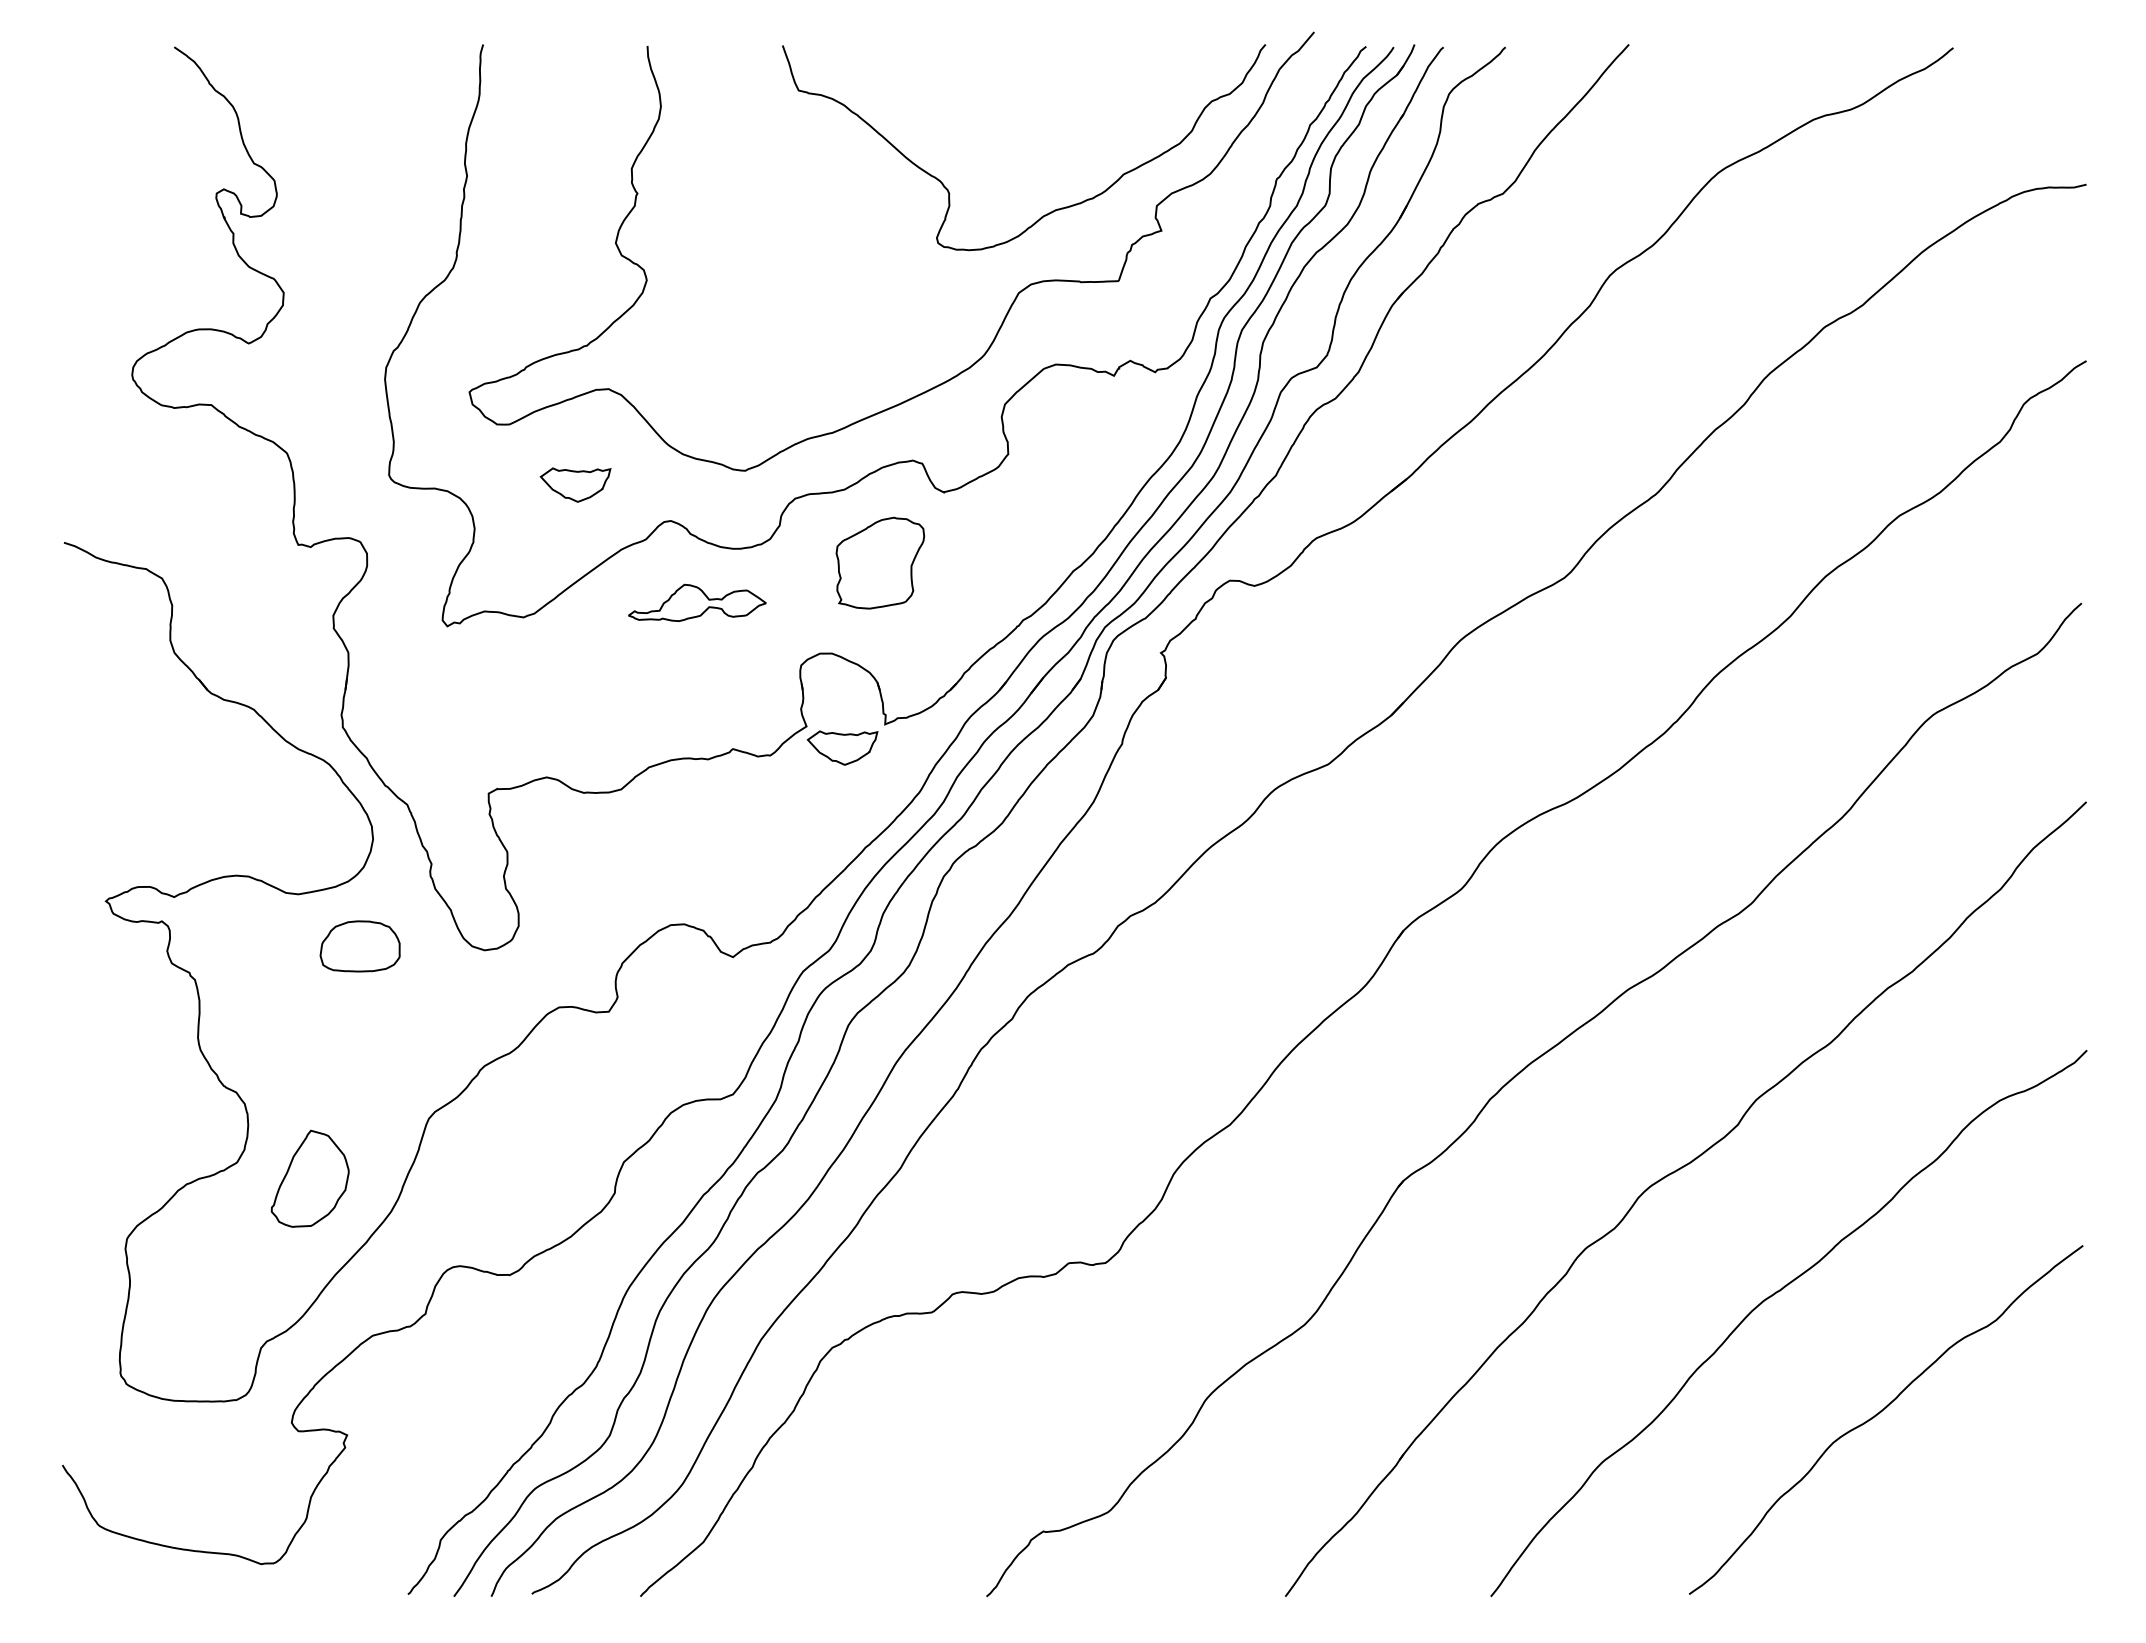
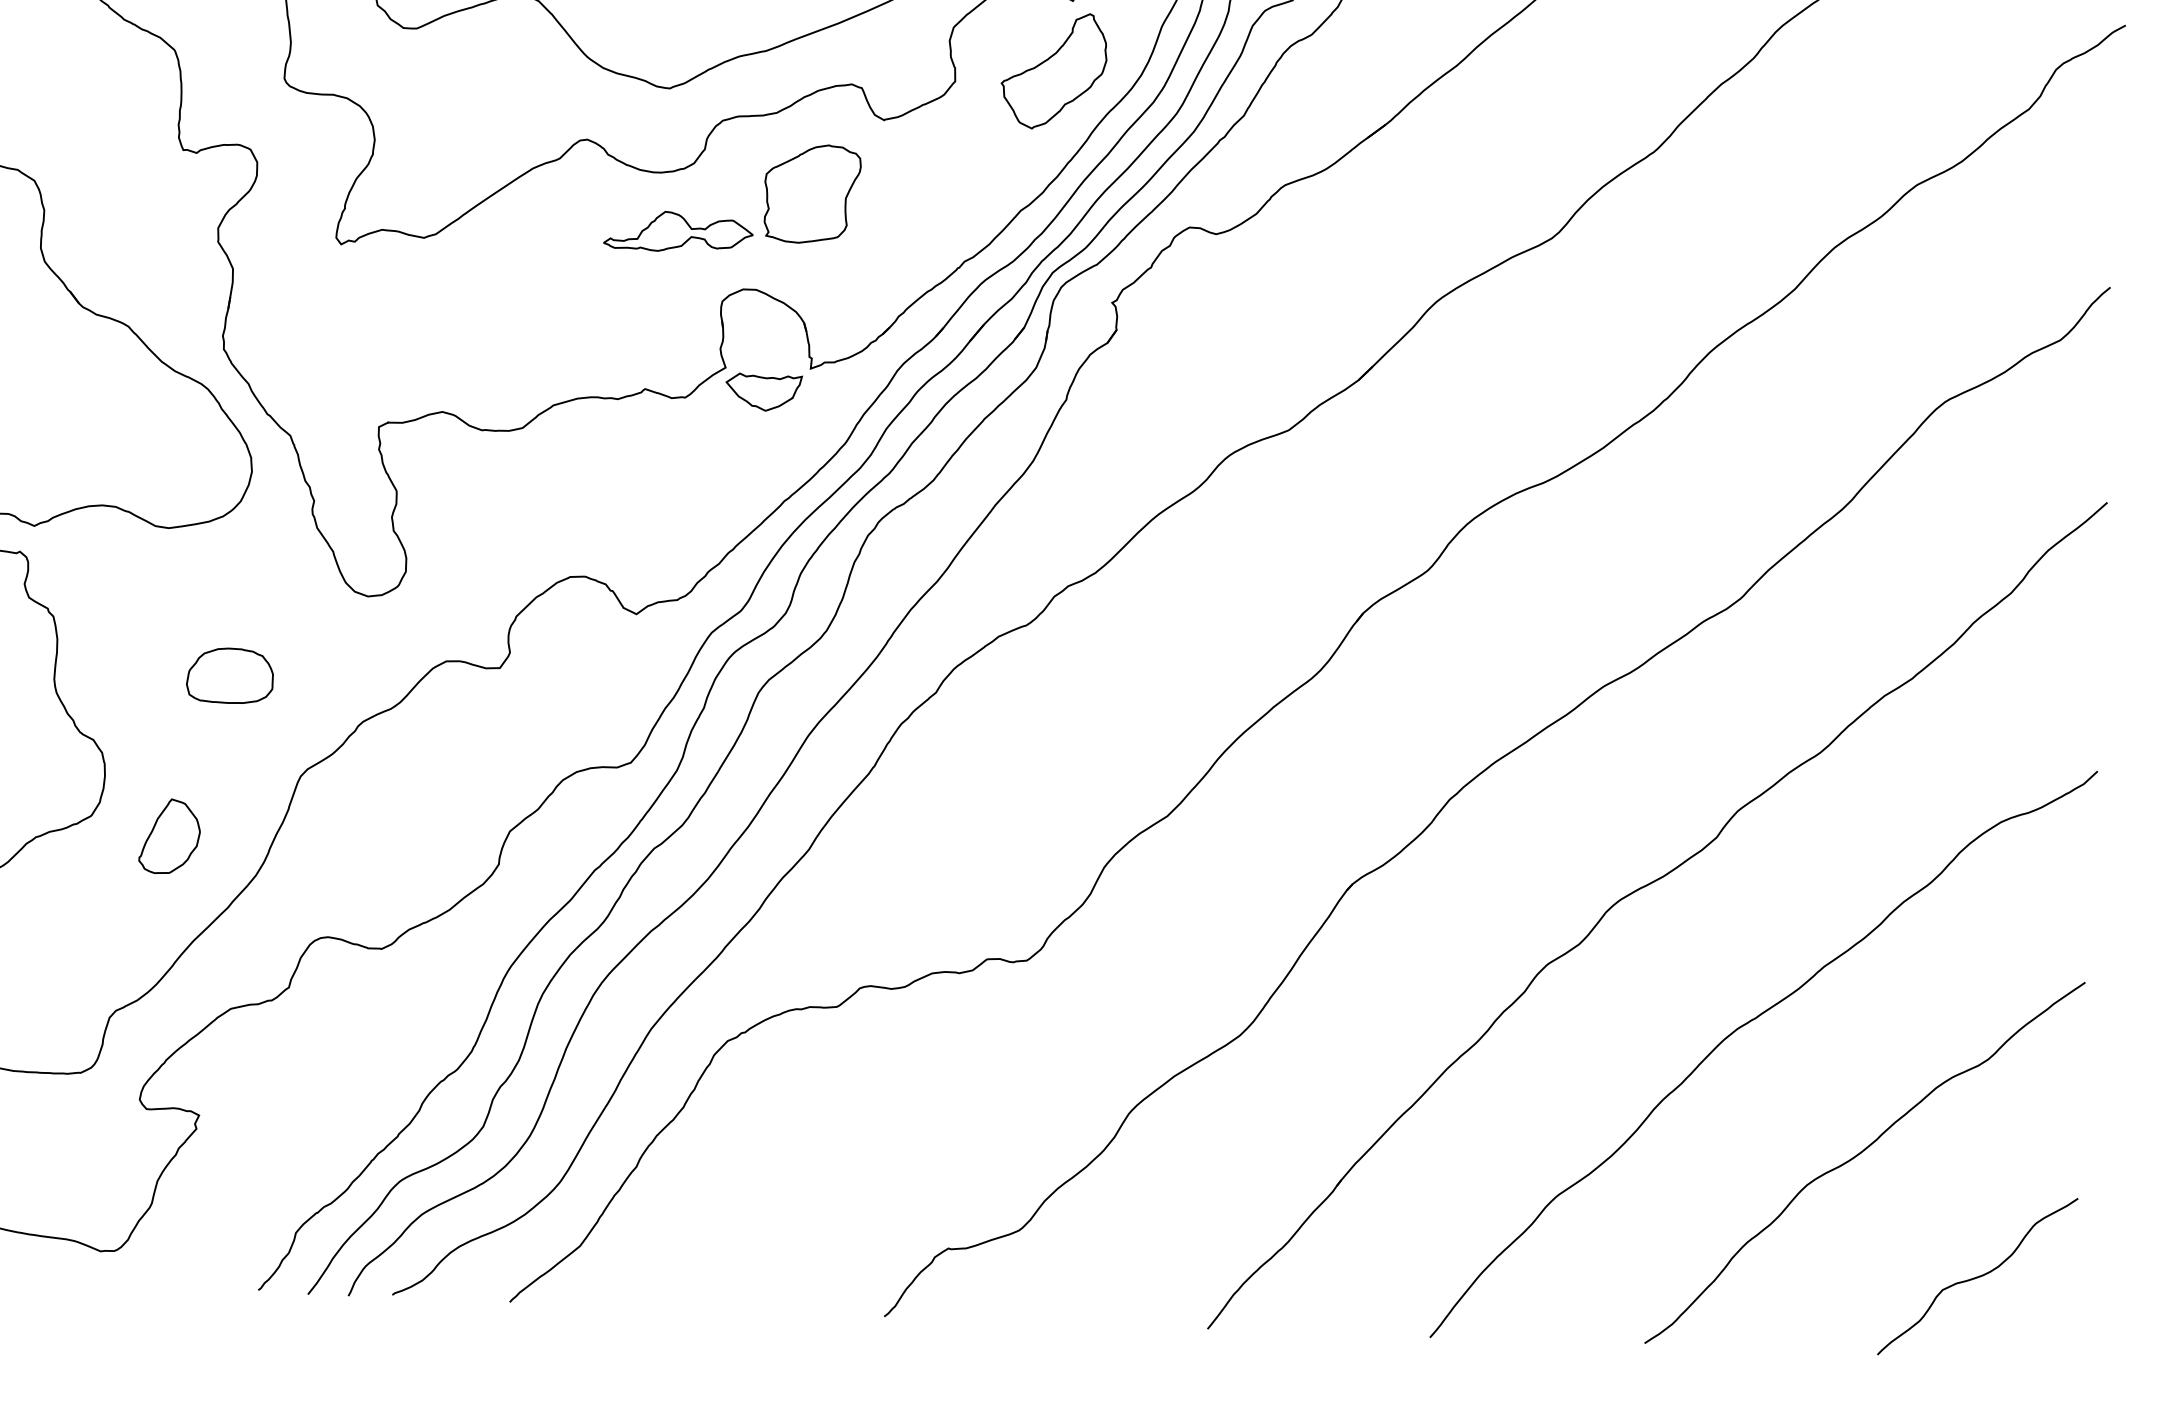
part: (1098, 440) -> (1053, 70), added
part: (575, 484) -> (485, 96), removed
part: (697, 602) -> (678, 231), moved
part: (359, 946) -> (229, 675), moved
part: (310, 1178) -> (170, 836), size x0.71
curve: (1994, 1520) -> (1978, 1276), added

